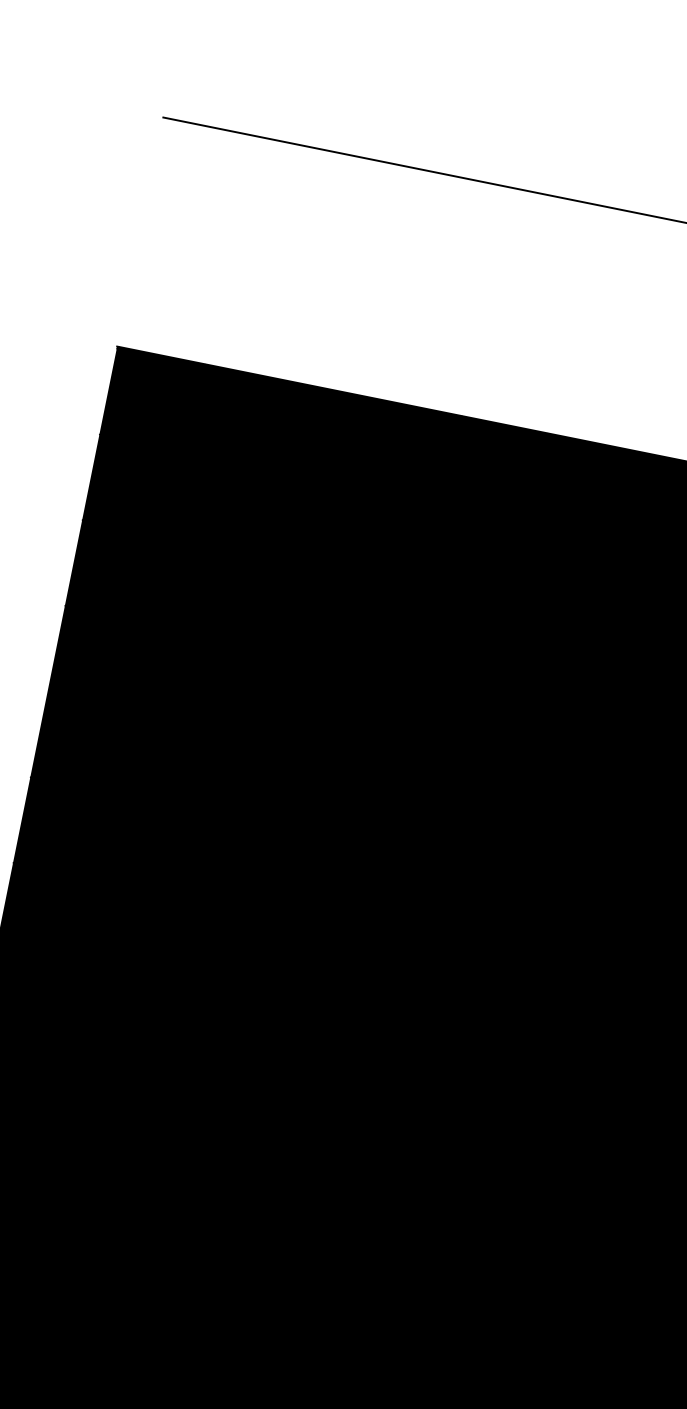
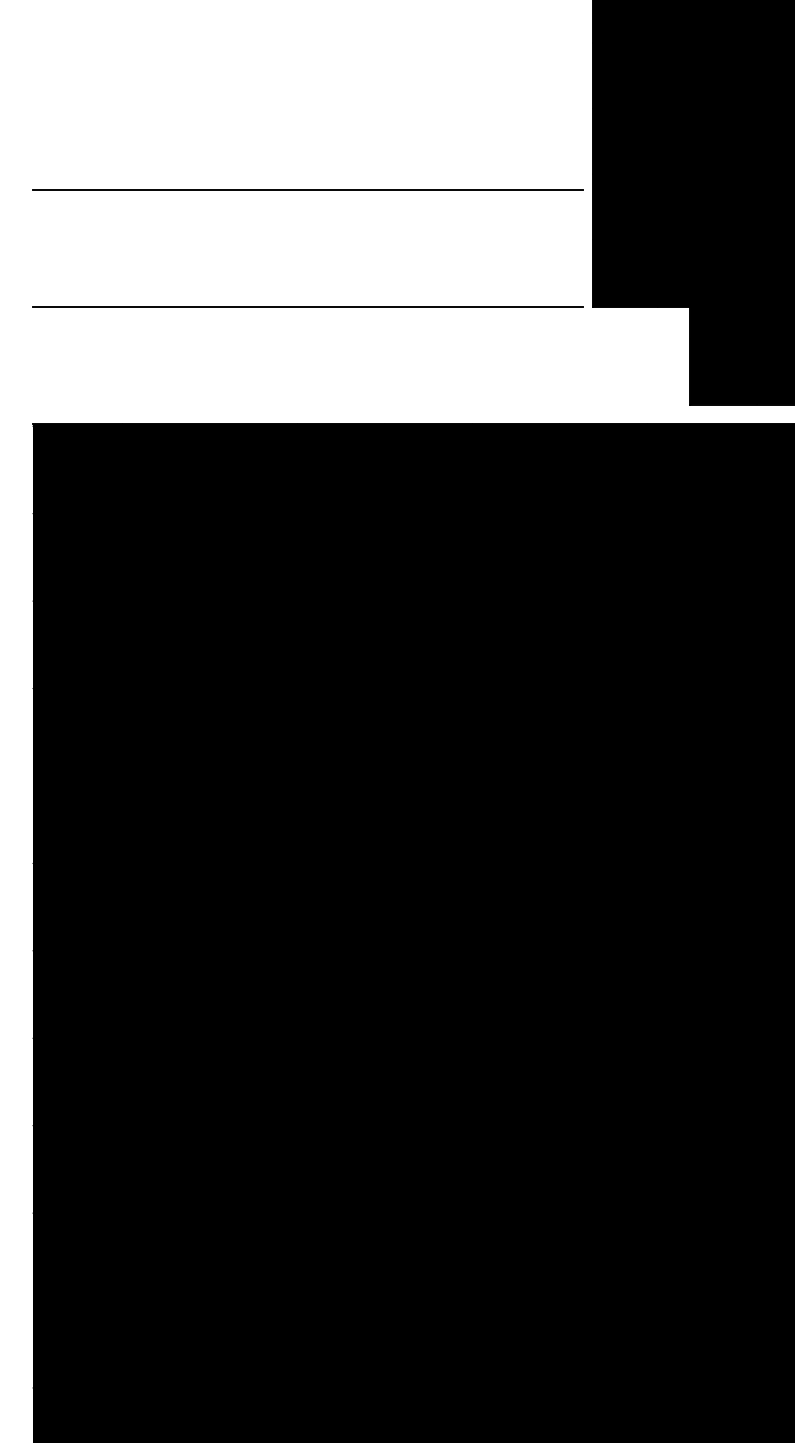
line: (409, 286) -> (307, 307), added

